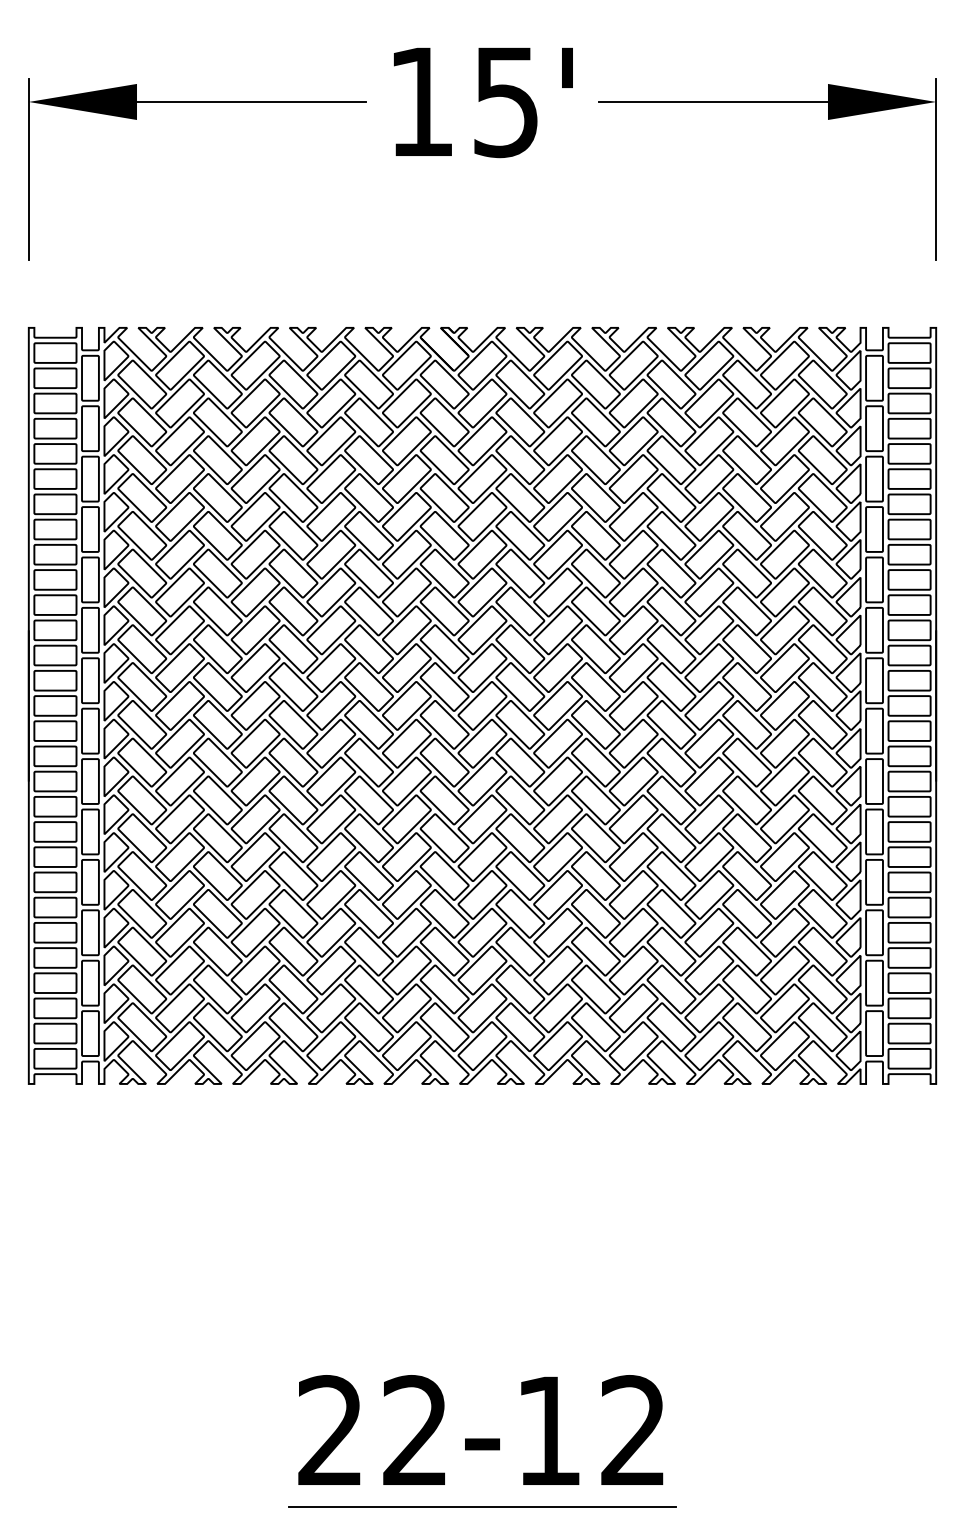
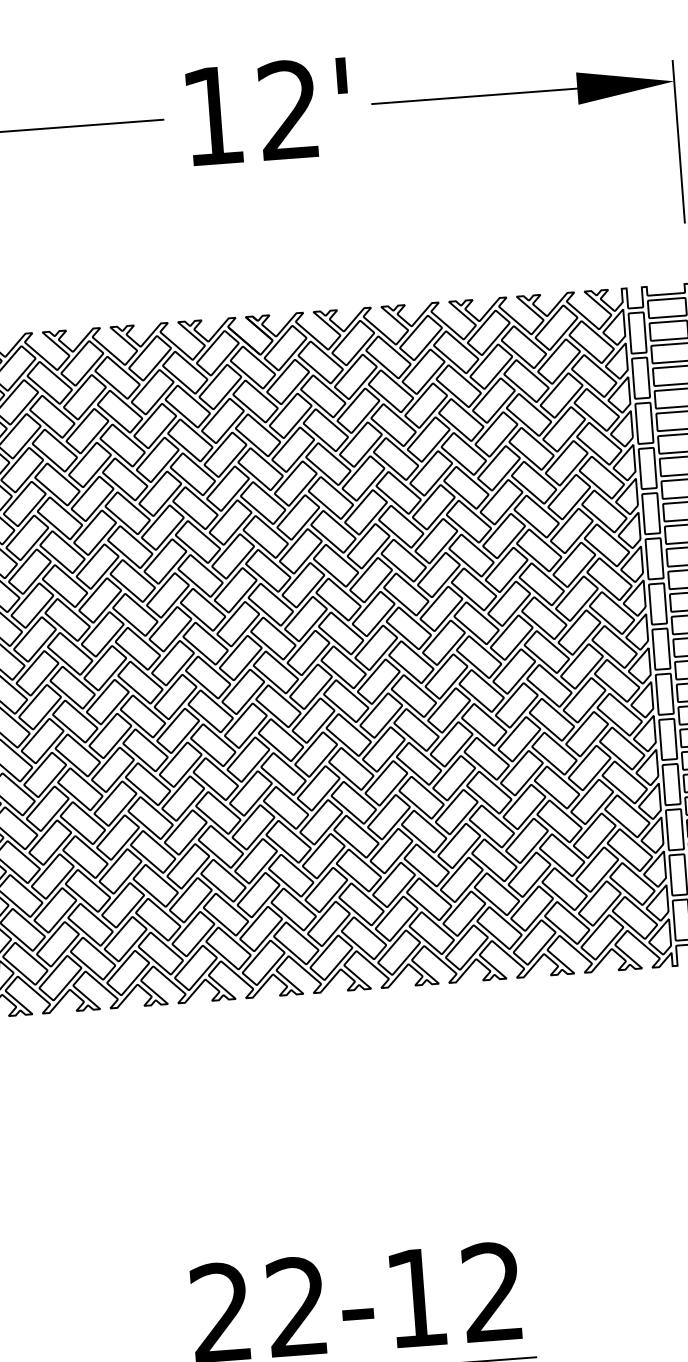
text: (505, 102) -> (288, 110), 15' -> 12'

